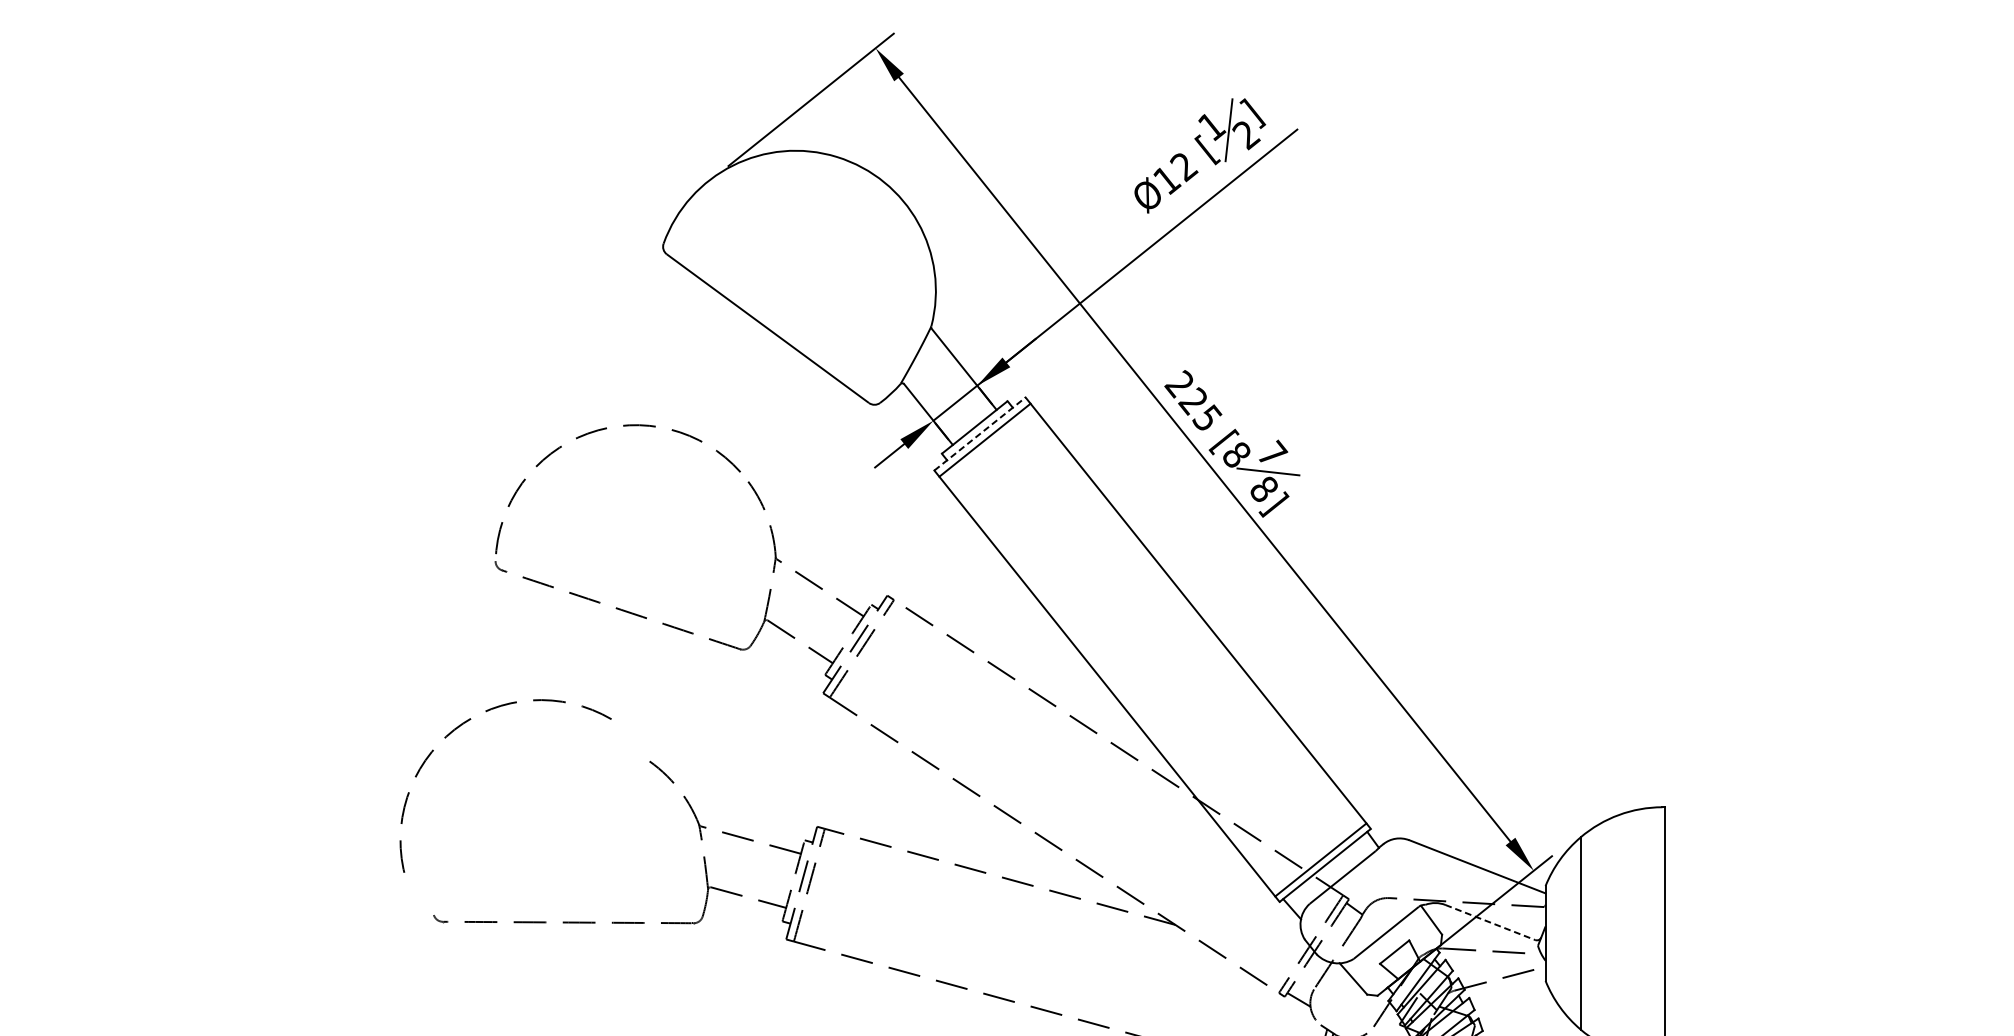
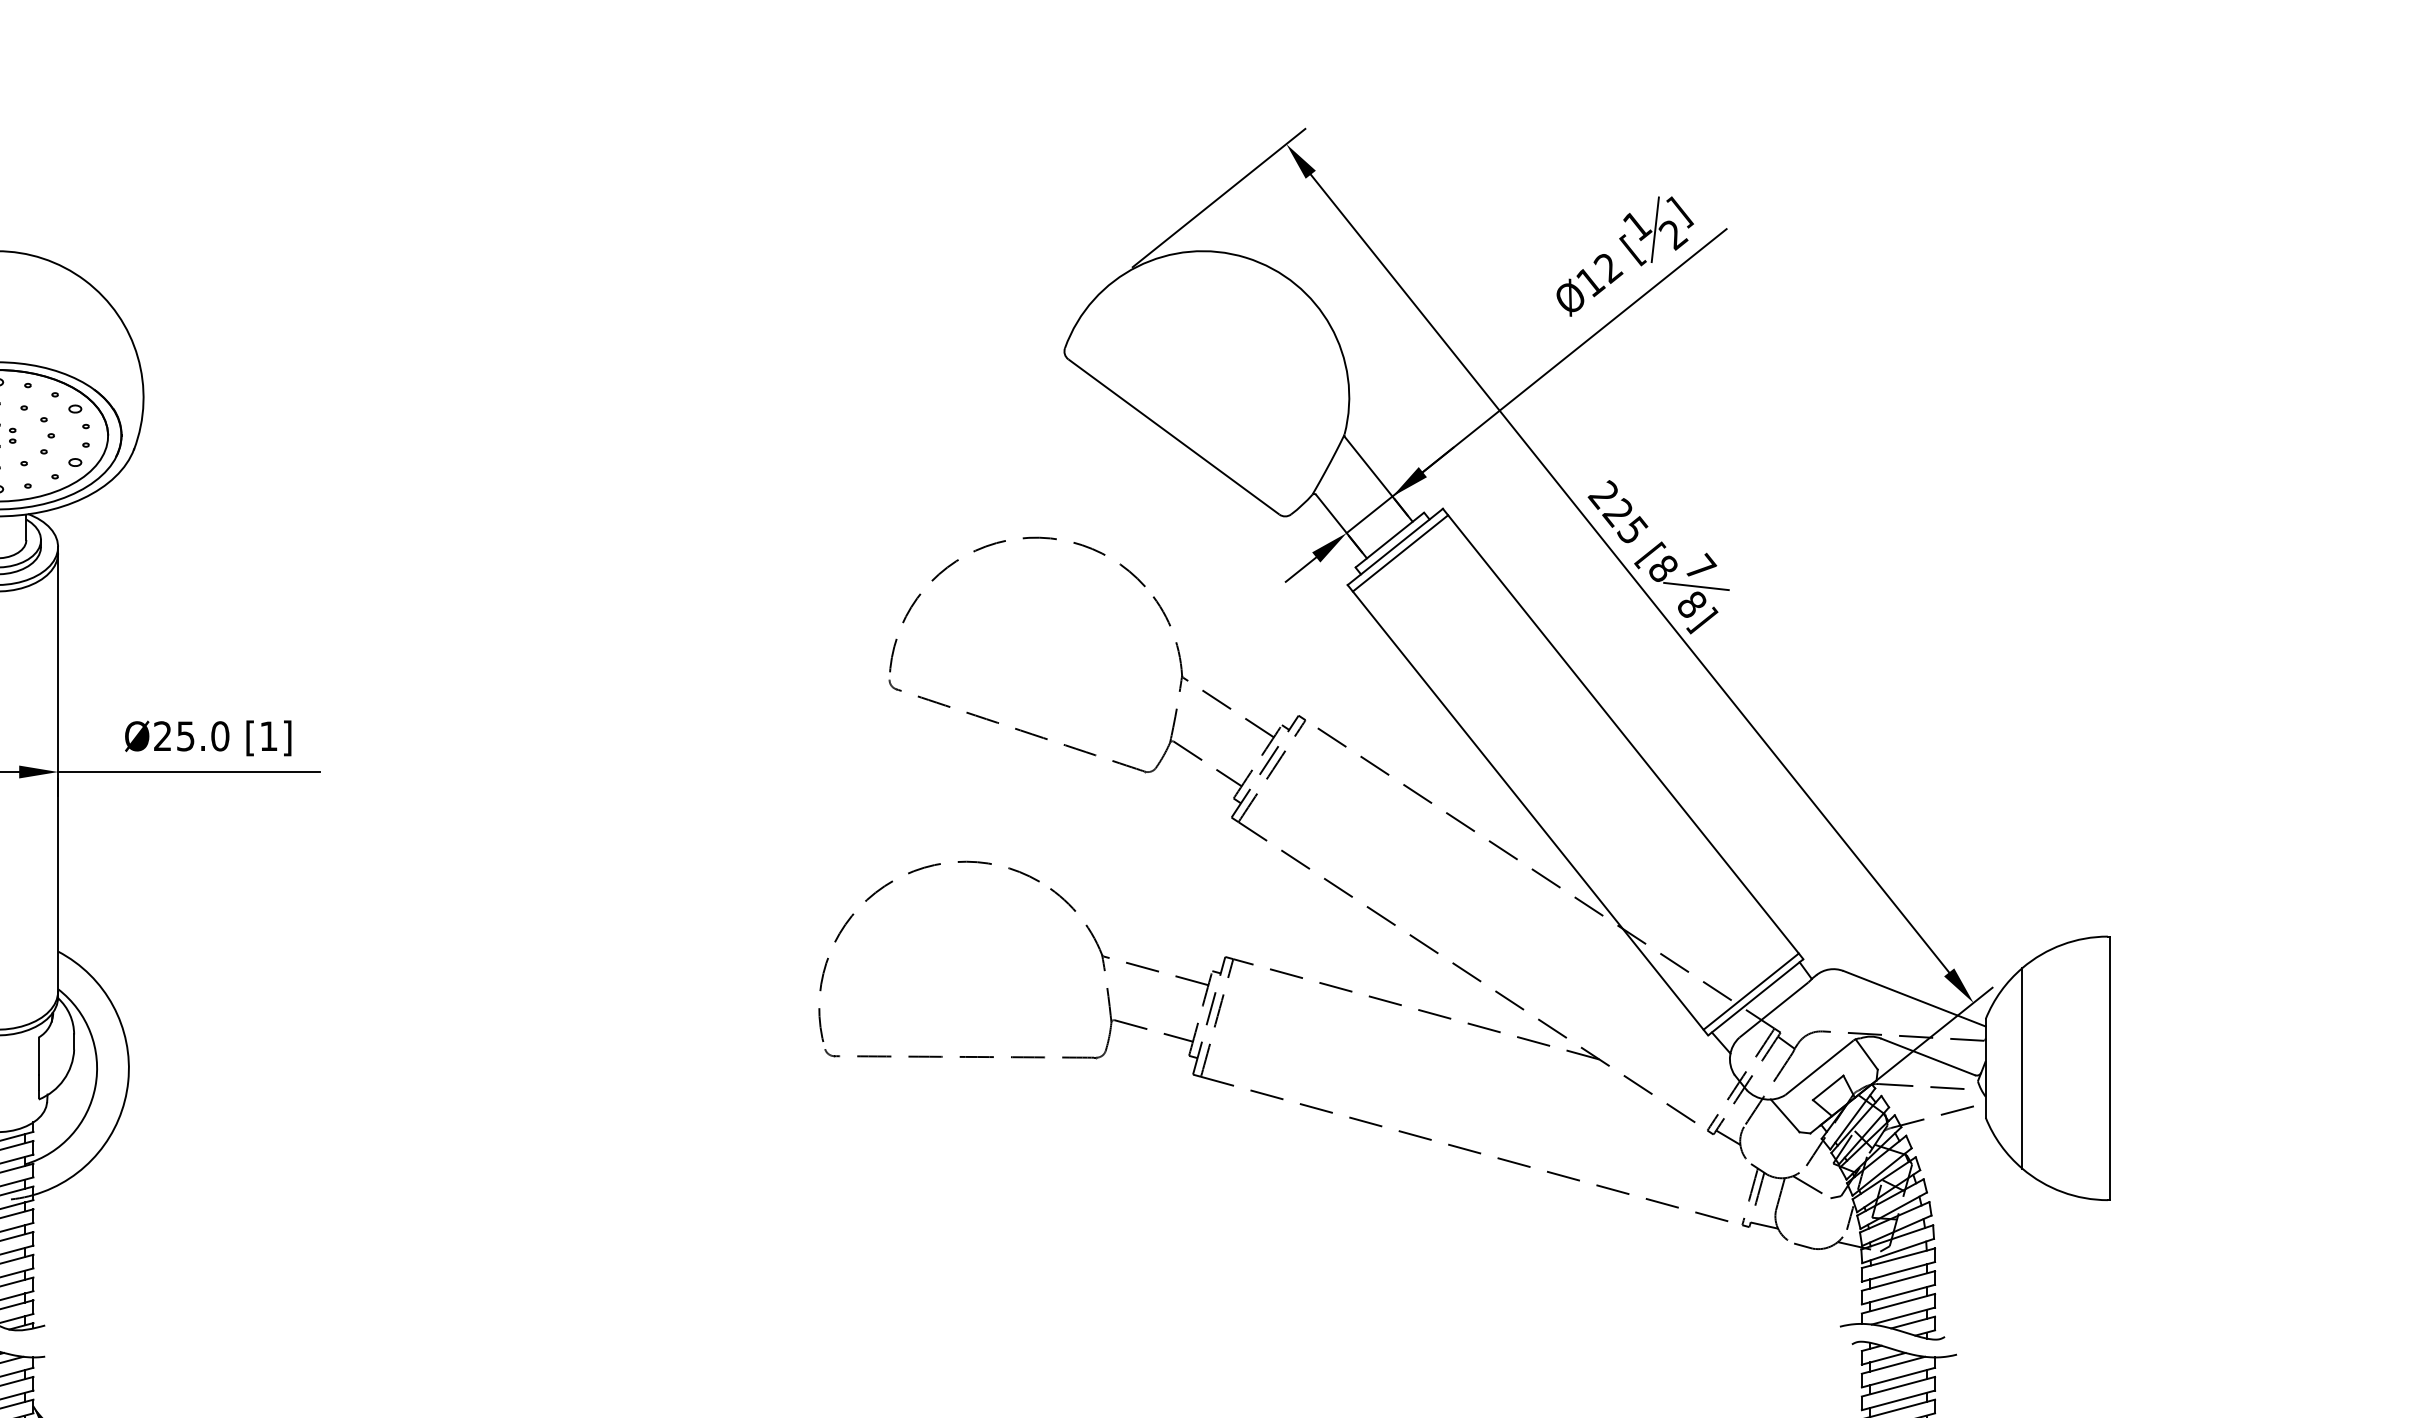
line: (980, 433) -> (1395, 546), dashed -> solid
arc: (469, 720) -> (891, 883), moved
line: (1490, 923) -> (1928, 1057), dashed -> solid

